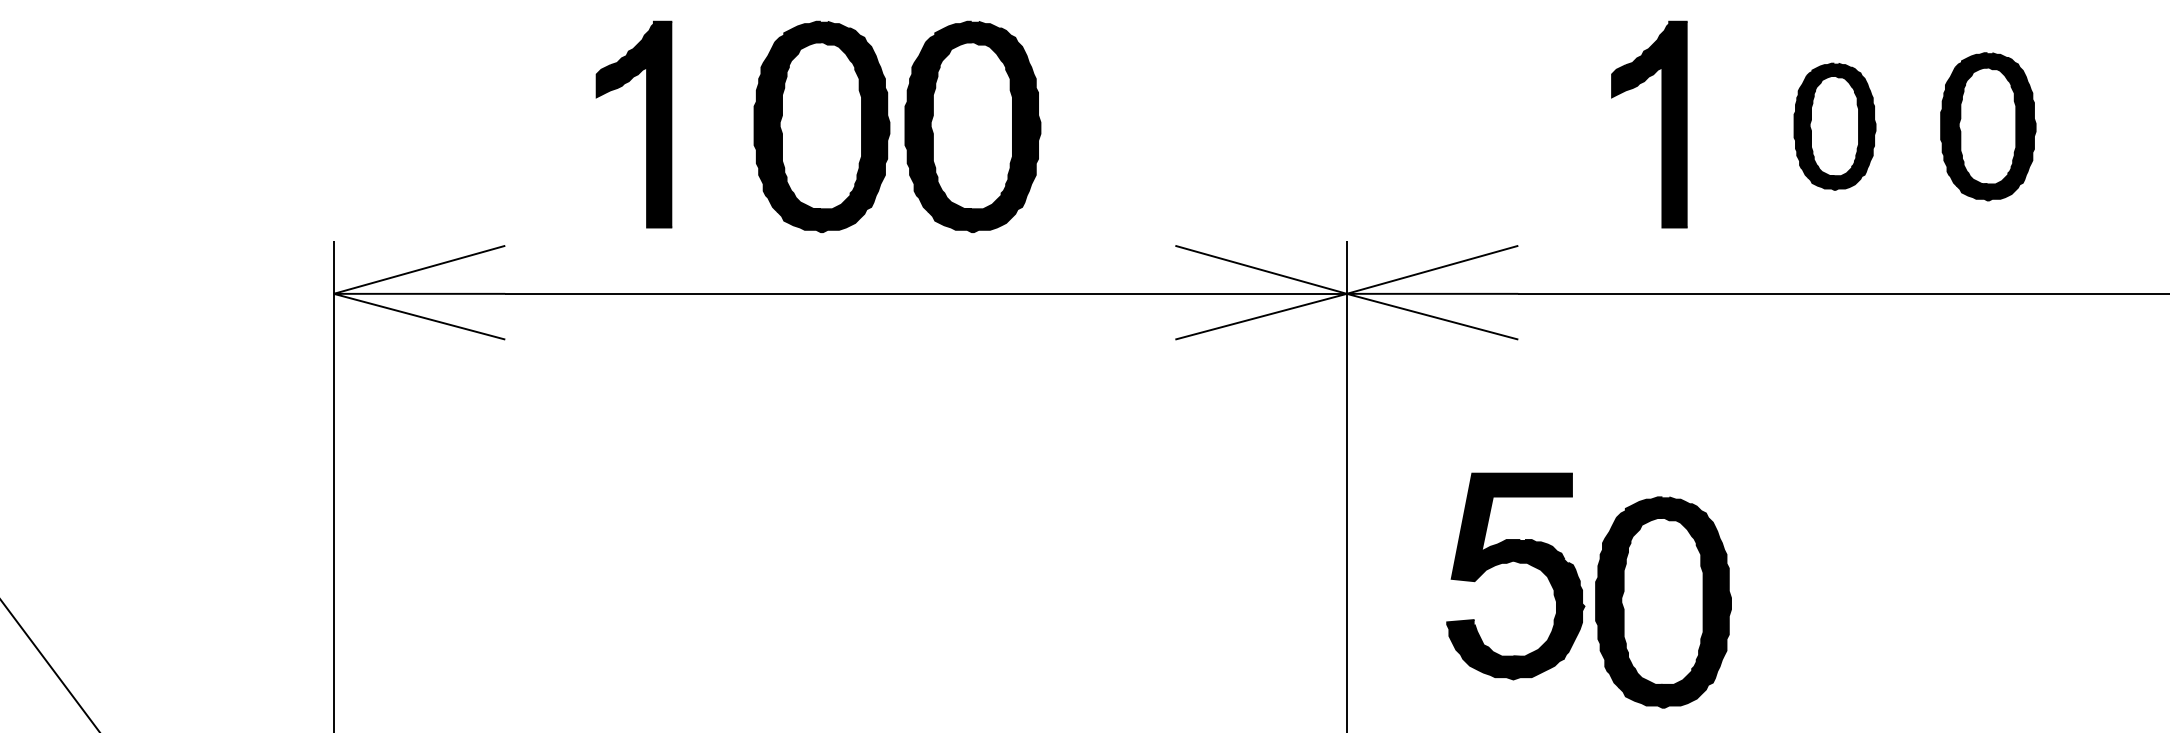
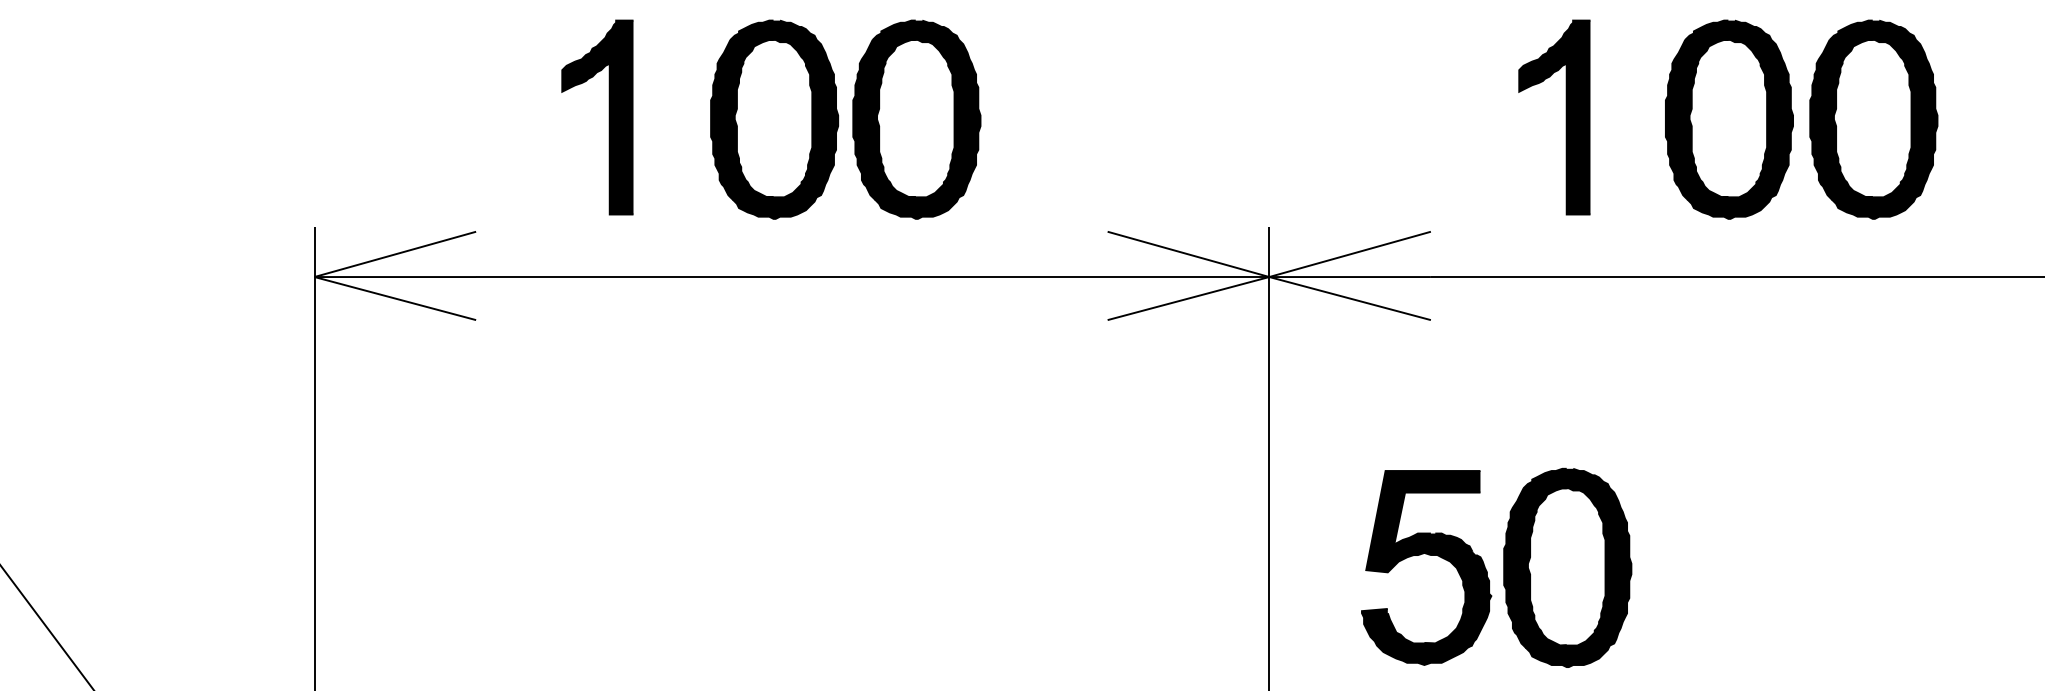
part: (1834, 126) -> (1728, 119), size x1.67
part: (1988, 126) -> (1874, 119), size x1.43
part: (1518, 563) -> (1429, 555), moved

